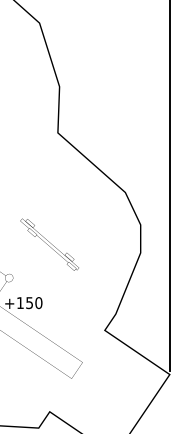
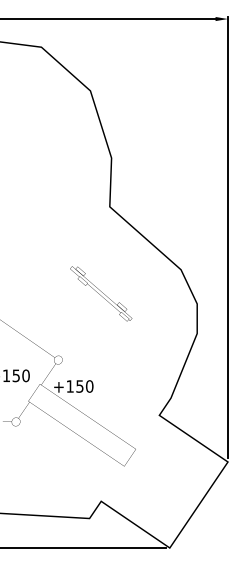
part: (50, 244) -> (101, 293), moved

